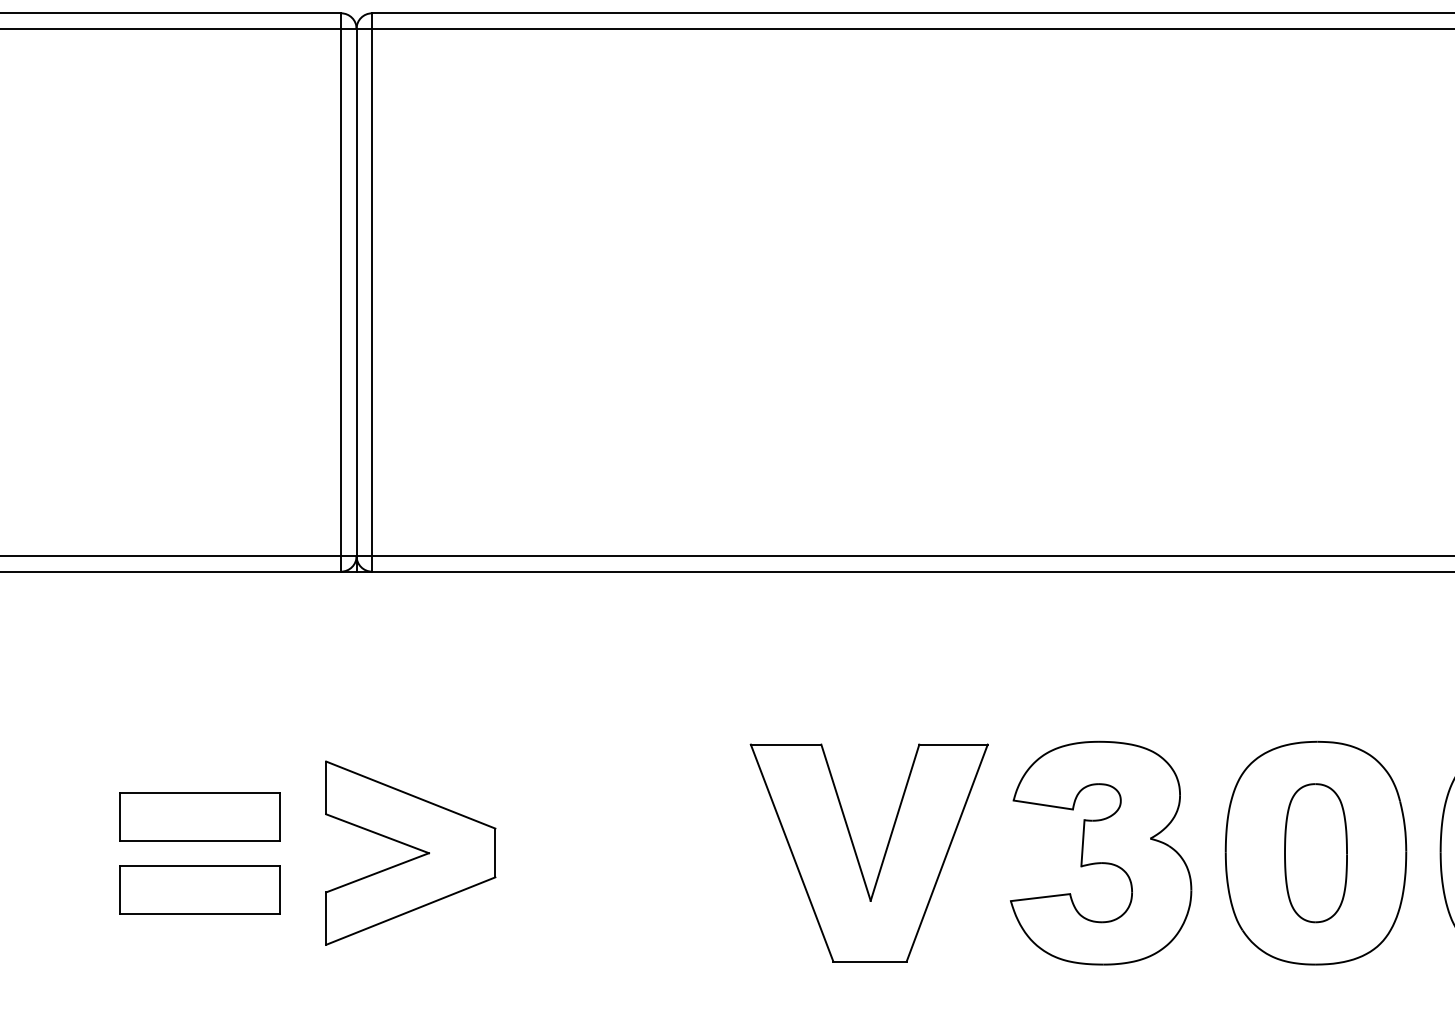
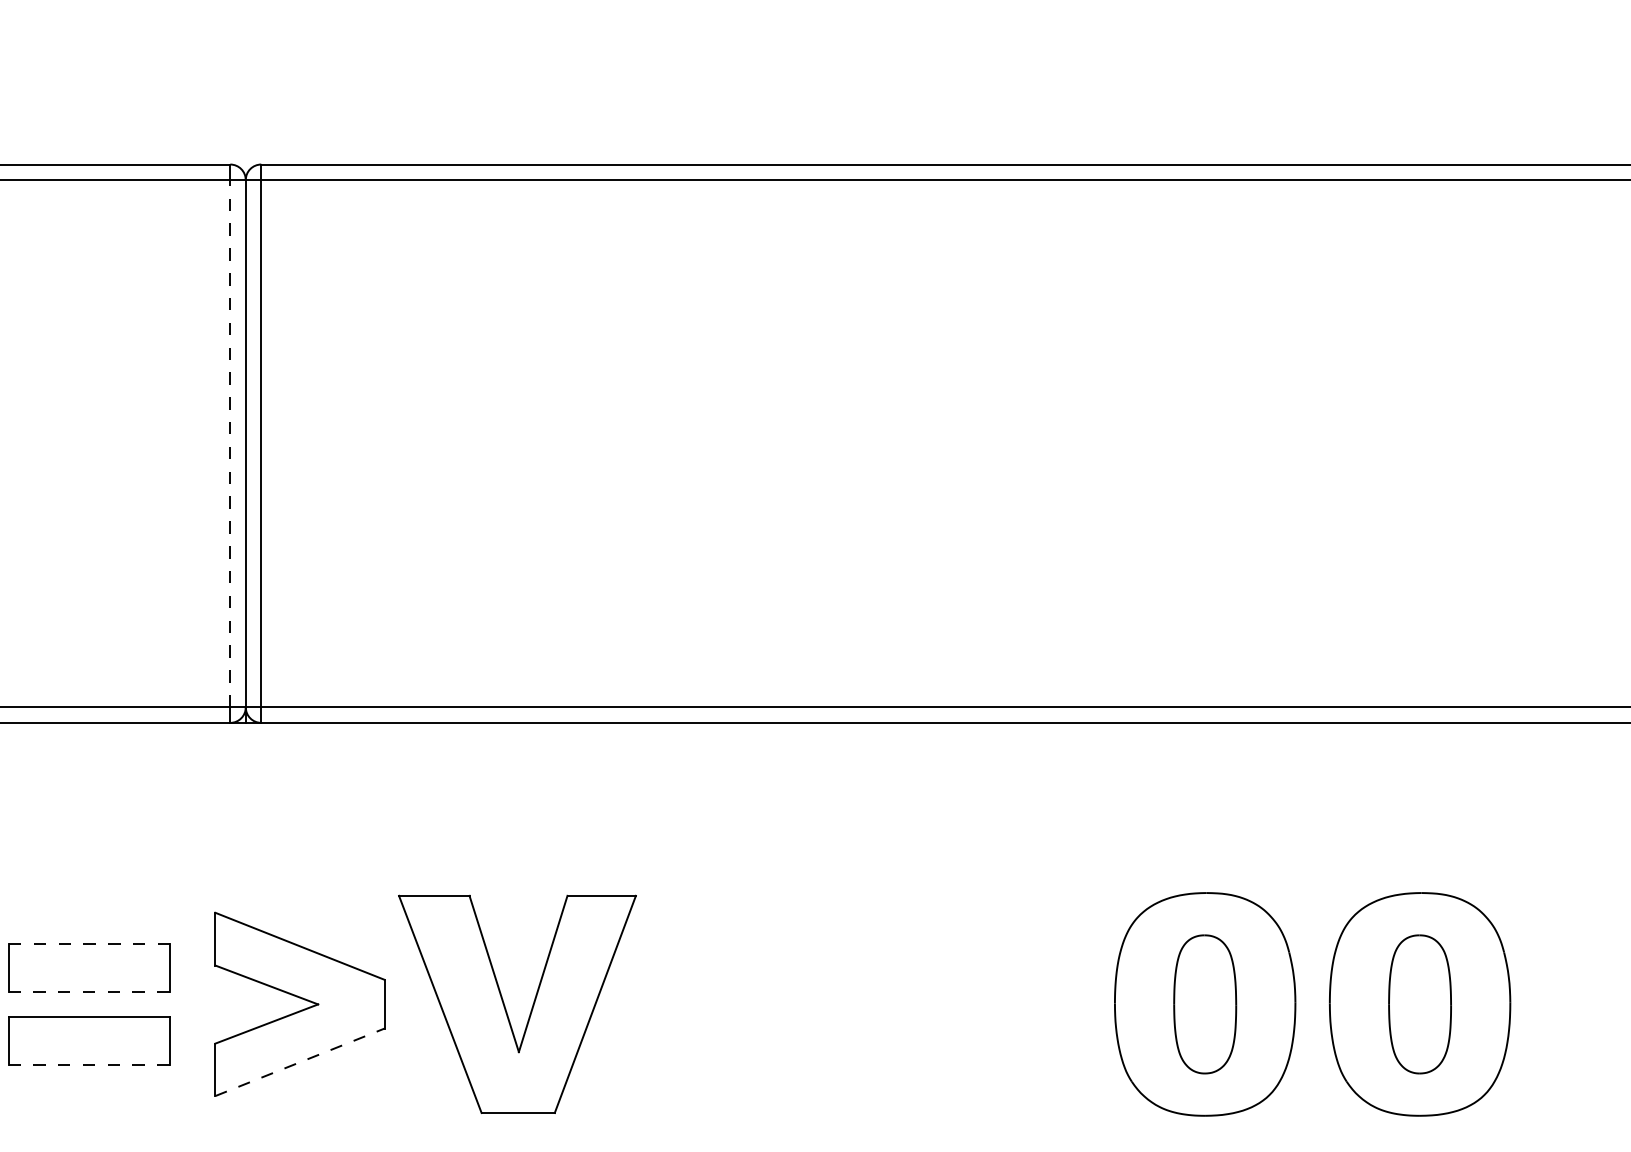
line: (341, 292) -> (230, 443), solid -> dashed
line: (200, 792) -> (89, 943), solid -> dashed
line: (199, 840) -> (88, 991), solid -> dashed
part: (1101, 853) -> (990, 1004), removed
part: (858, 857) -> (506, 1008), moved
line: (411, 911) -> (300, 1062), solid -> dashed
line: (199, 914) -> (88, 1065), solid -> dashed

